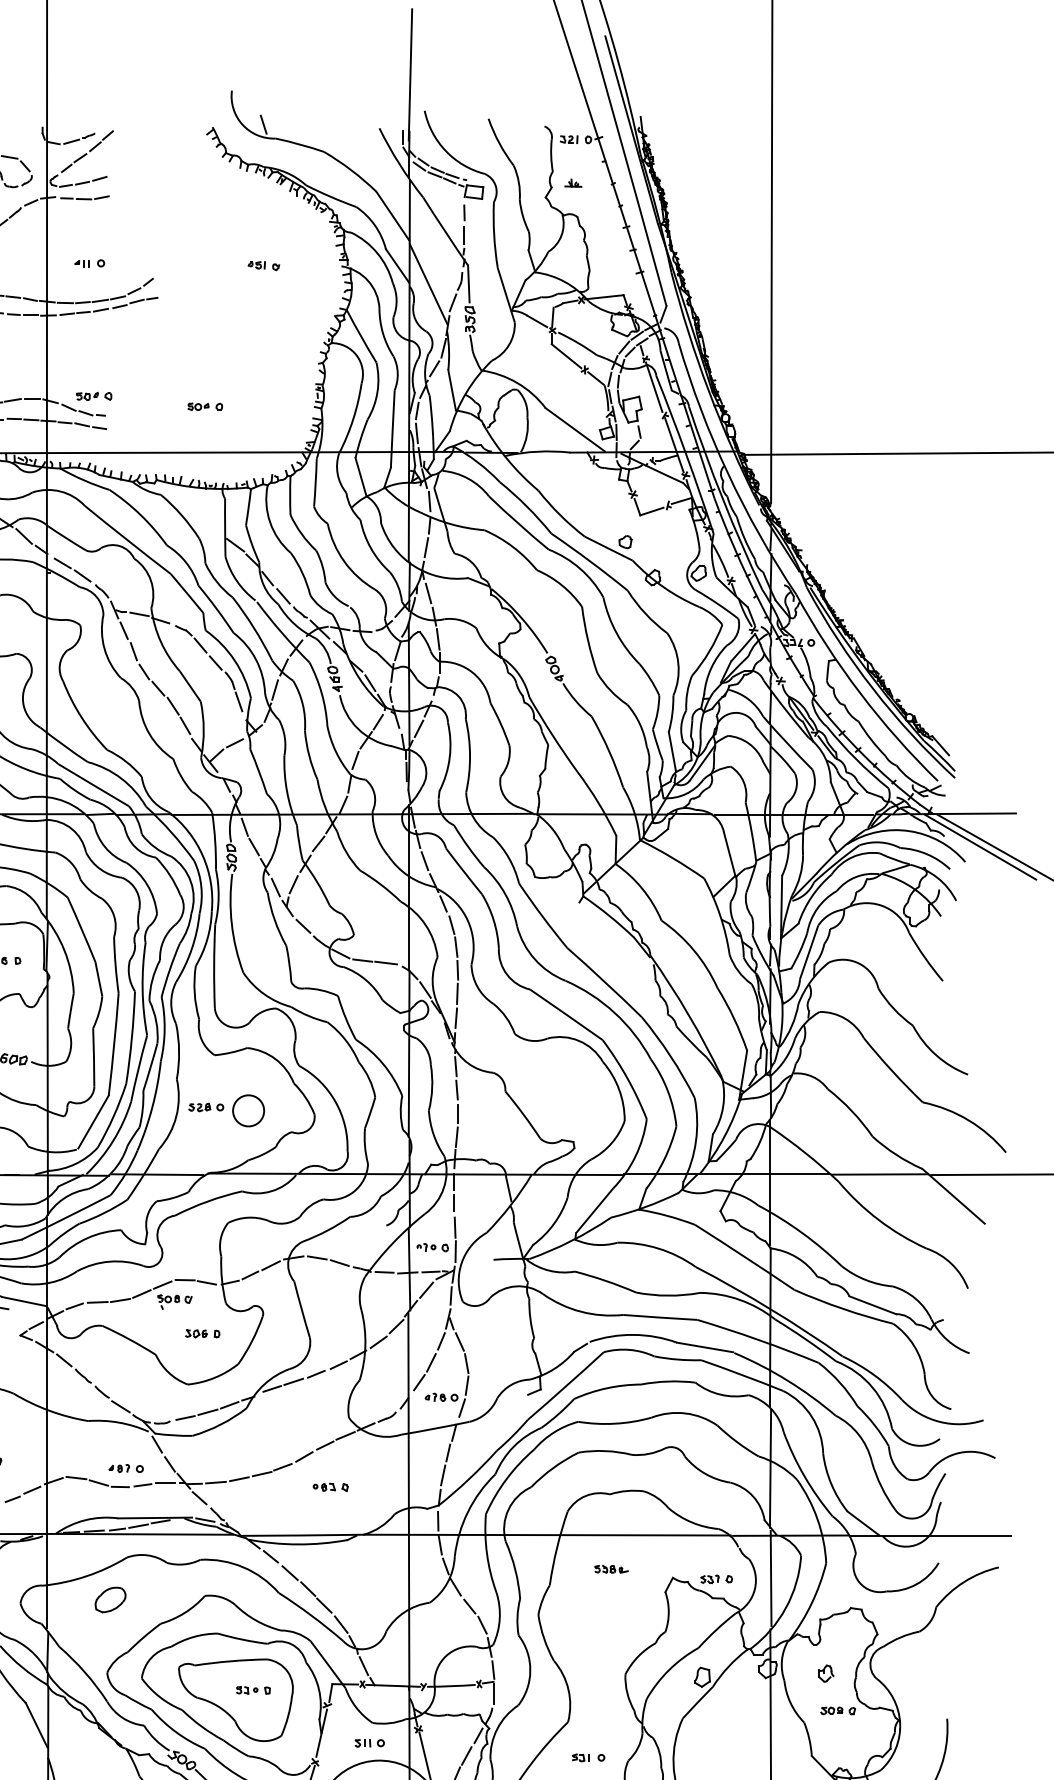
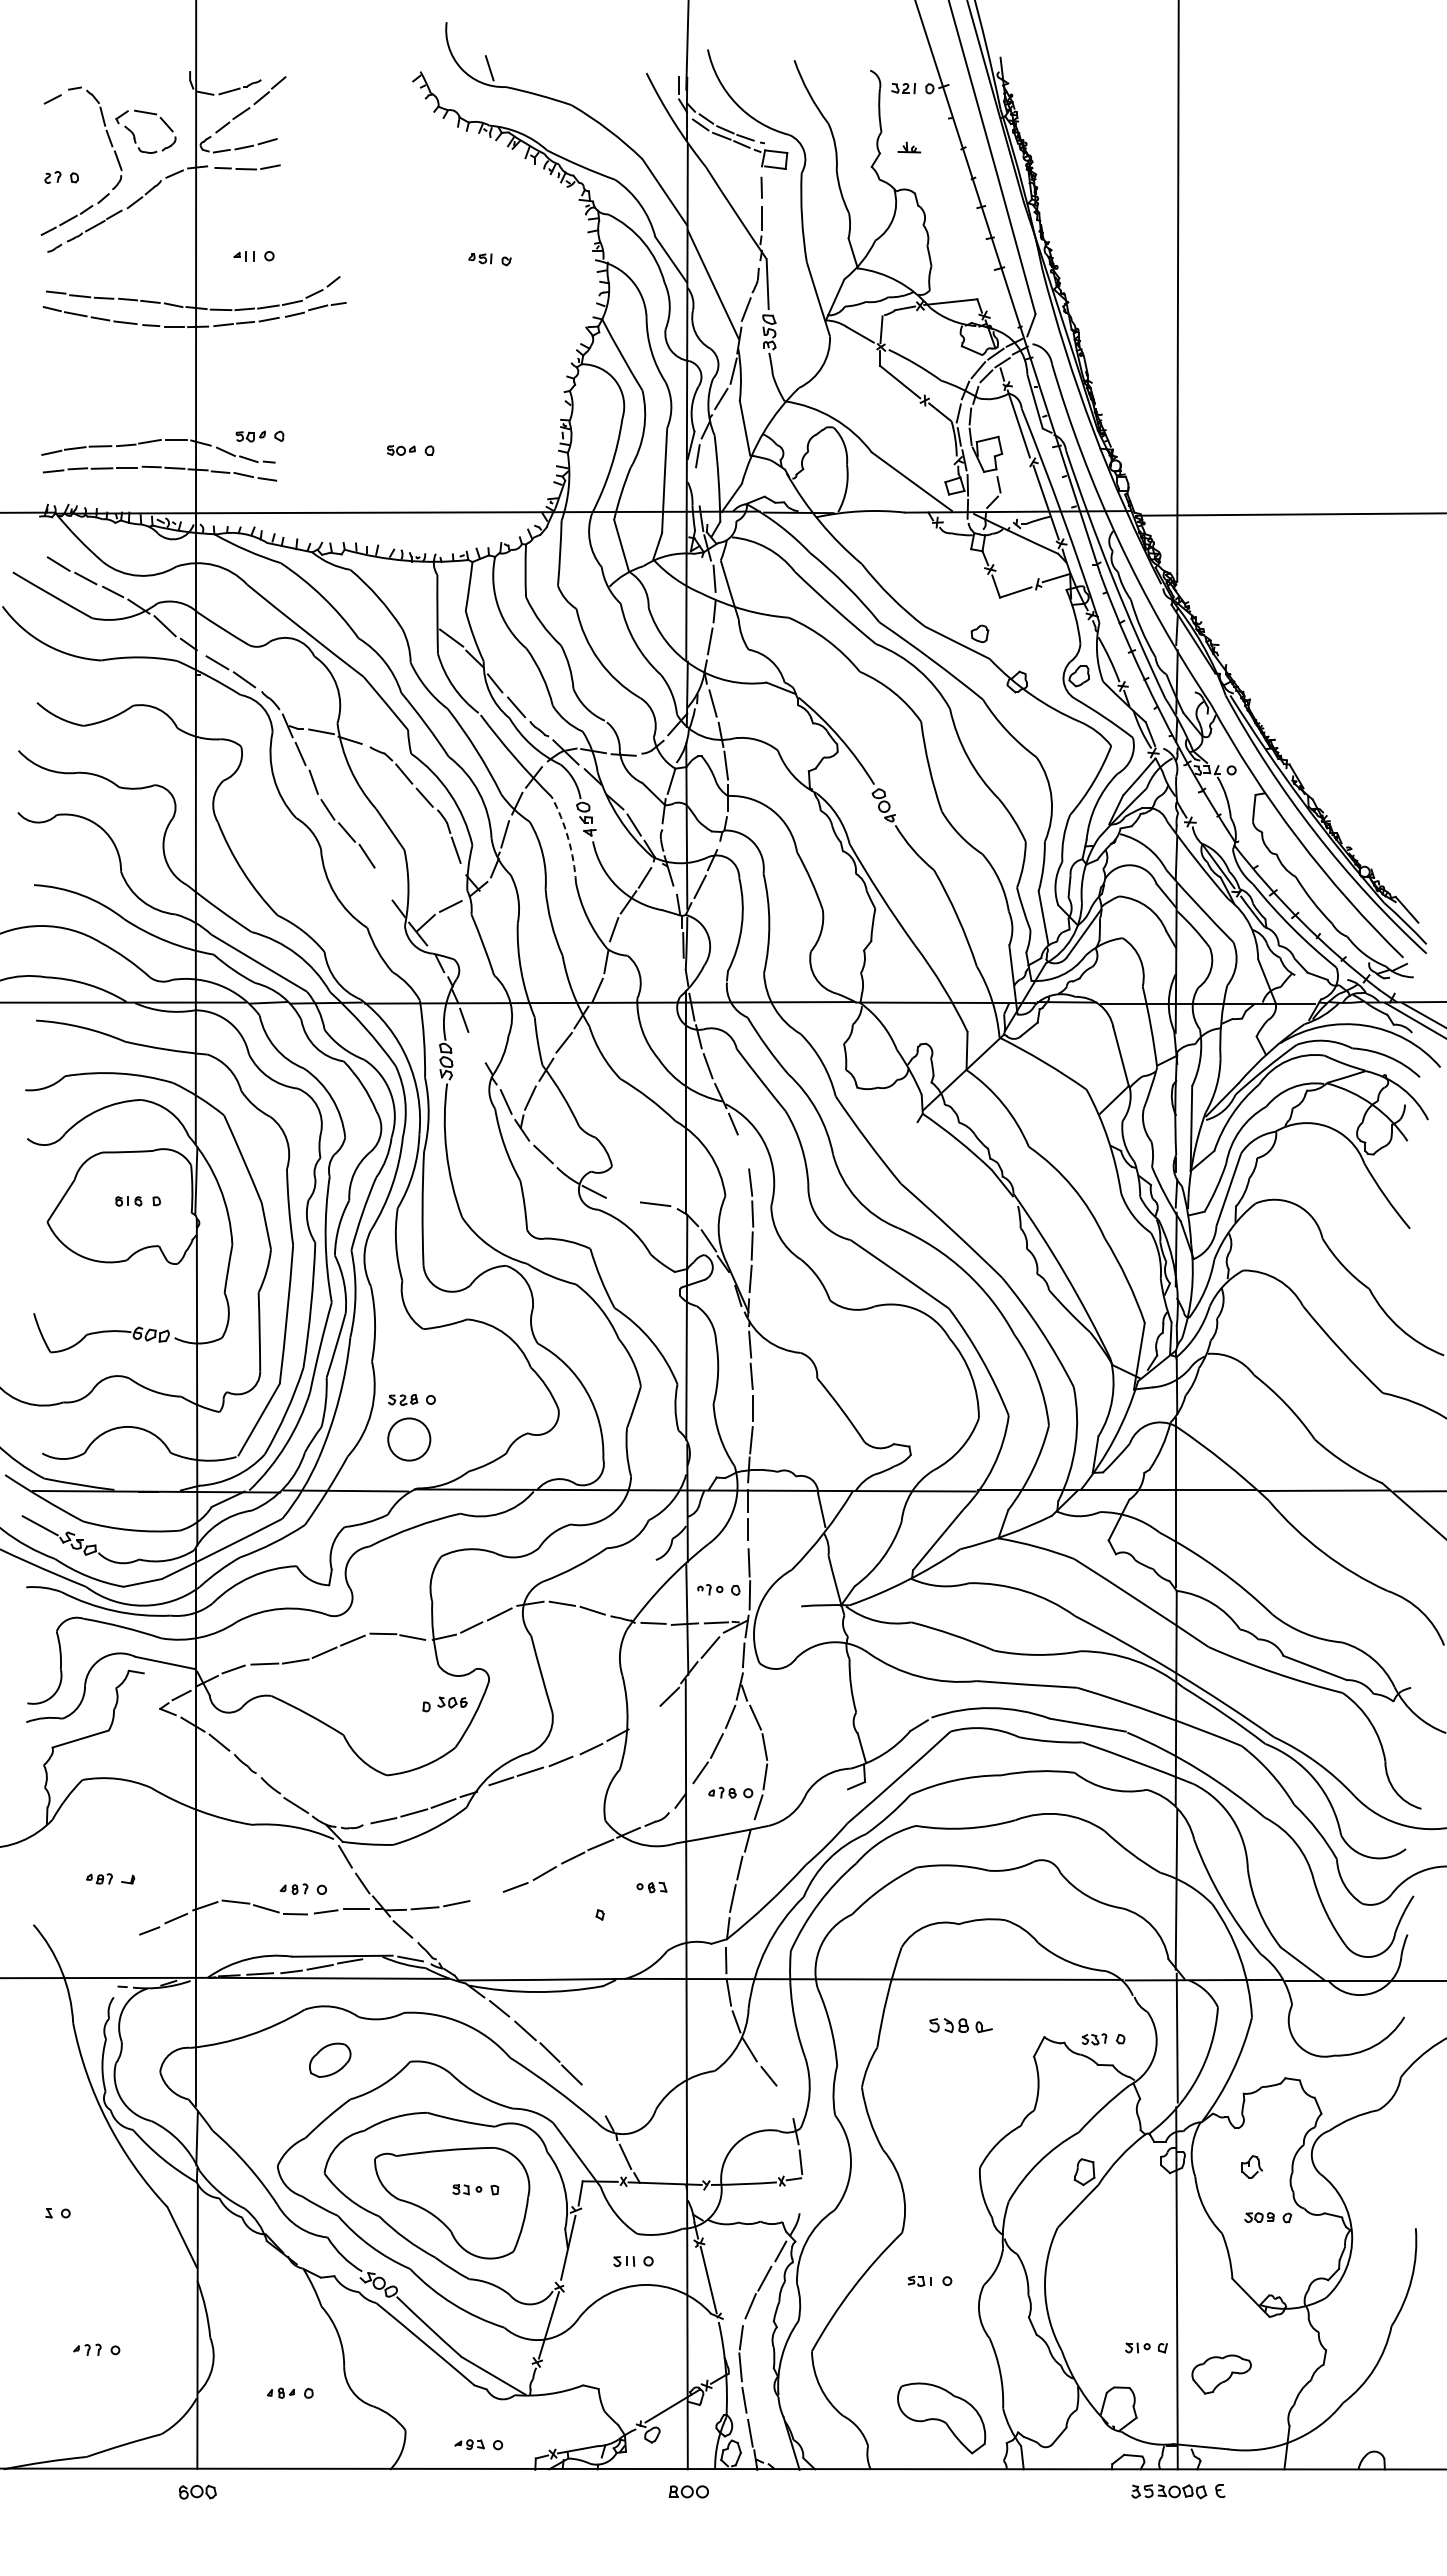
line: (417, 433) -> (697, 486), removed
arc: (321, 693) -> (568, 838), solid -> dashed
line: (185, 725) -> (383, 882), removed
line: (253, 847) -> (476, 1047), removed
line: (451, 924) -> (744, 1152), removed
line: (362, 960) -> (623, 1200), removed
circle: (248, 1110) -> (409, 1439), moved
part: (174, 1301) -> (369, 1663), removed
part: (196, 1333) -> (452, 1702), moved
line: (378, 1341) -> (645, 1717), removed
line: (262, 1473) -> (487, 1896), removed
part: (324, 1487) -> (651, 1887), moved
part: (611, 1569) -> (960, 2025), size x1.4
part: (110, 1599) -> (330, 2059), moved
line: (341, 1624) -> (594, 2100), removed
line: (481, 1625) -> (785, 2101), removed
line: (494, 1693) -> (802, 2194), removed

